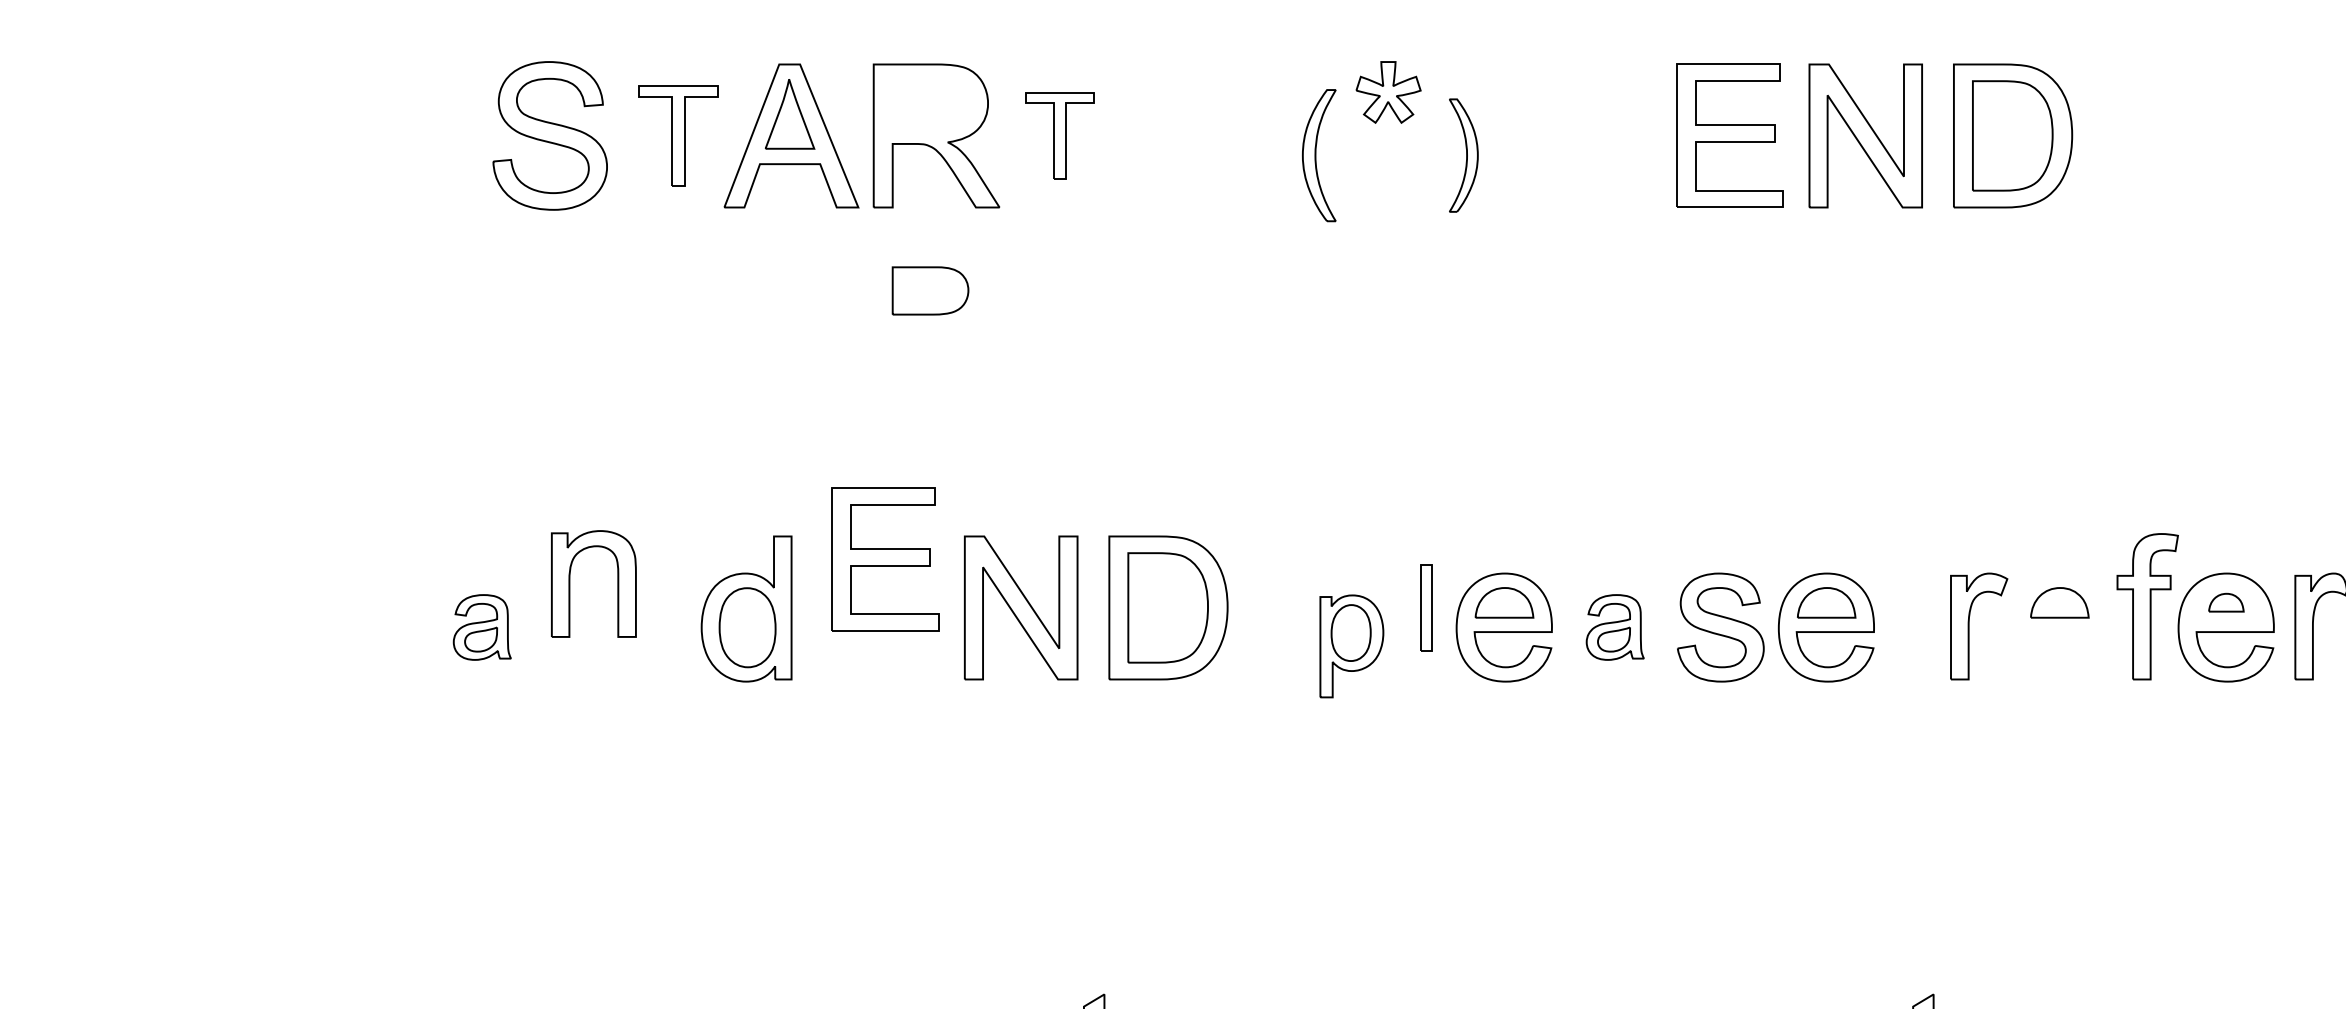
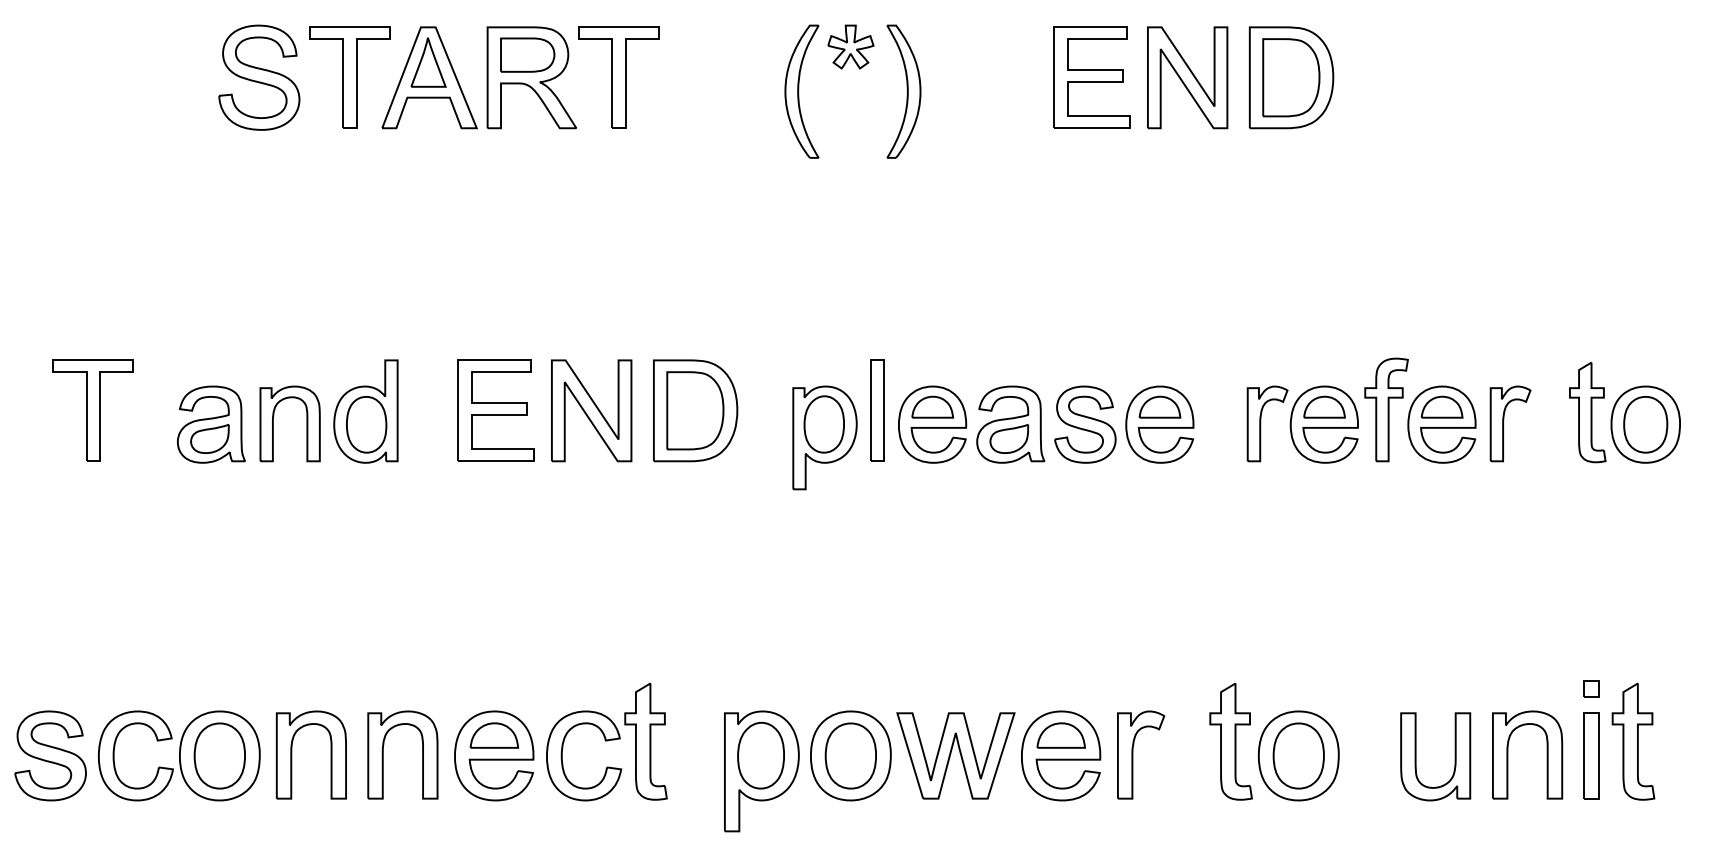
part: (677, 135) -> (349, 77), size x1.43
part: (1059, 135) -> (618, 77), size x1.67
part: (1318, 155) -> (801, 91), size x1.43
part: (1463, 155) -> (903, 91), size x1.67
part: (930, 290) -> (527, 54), moved
part: (884, 559) -> (495, 410), moved
part: (570, 583) -> (273, 423), moved
part: (2225, 601) -> (1441, 406), size x1.67
part: (313, 607) -> (92, 410), added
part: (1426, 607) -> (877, 410), size x1.67
part: (746, 608) -> (365, 411), moved
part: (482, 627) -> (211, 424), size x1.67
part: (1614, 627) -> (1010, 424), size x1.67
part: (2058, 627) -> (1323, 424), added
part: (1351, 645) -> (824, 437), size x1.43

